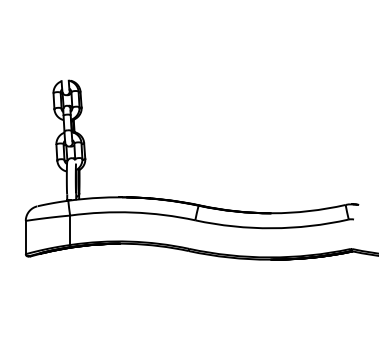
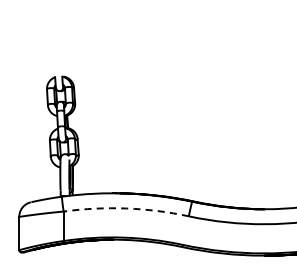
arc: (132, 212) -> (126, 208), solid -> dashed

